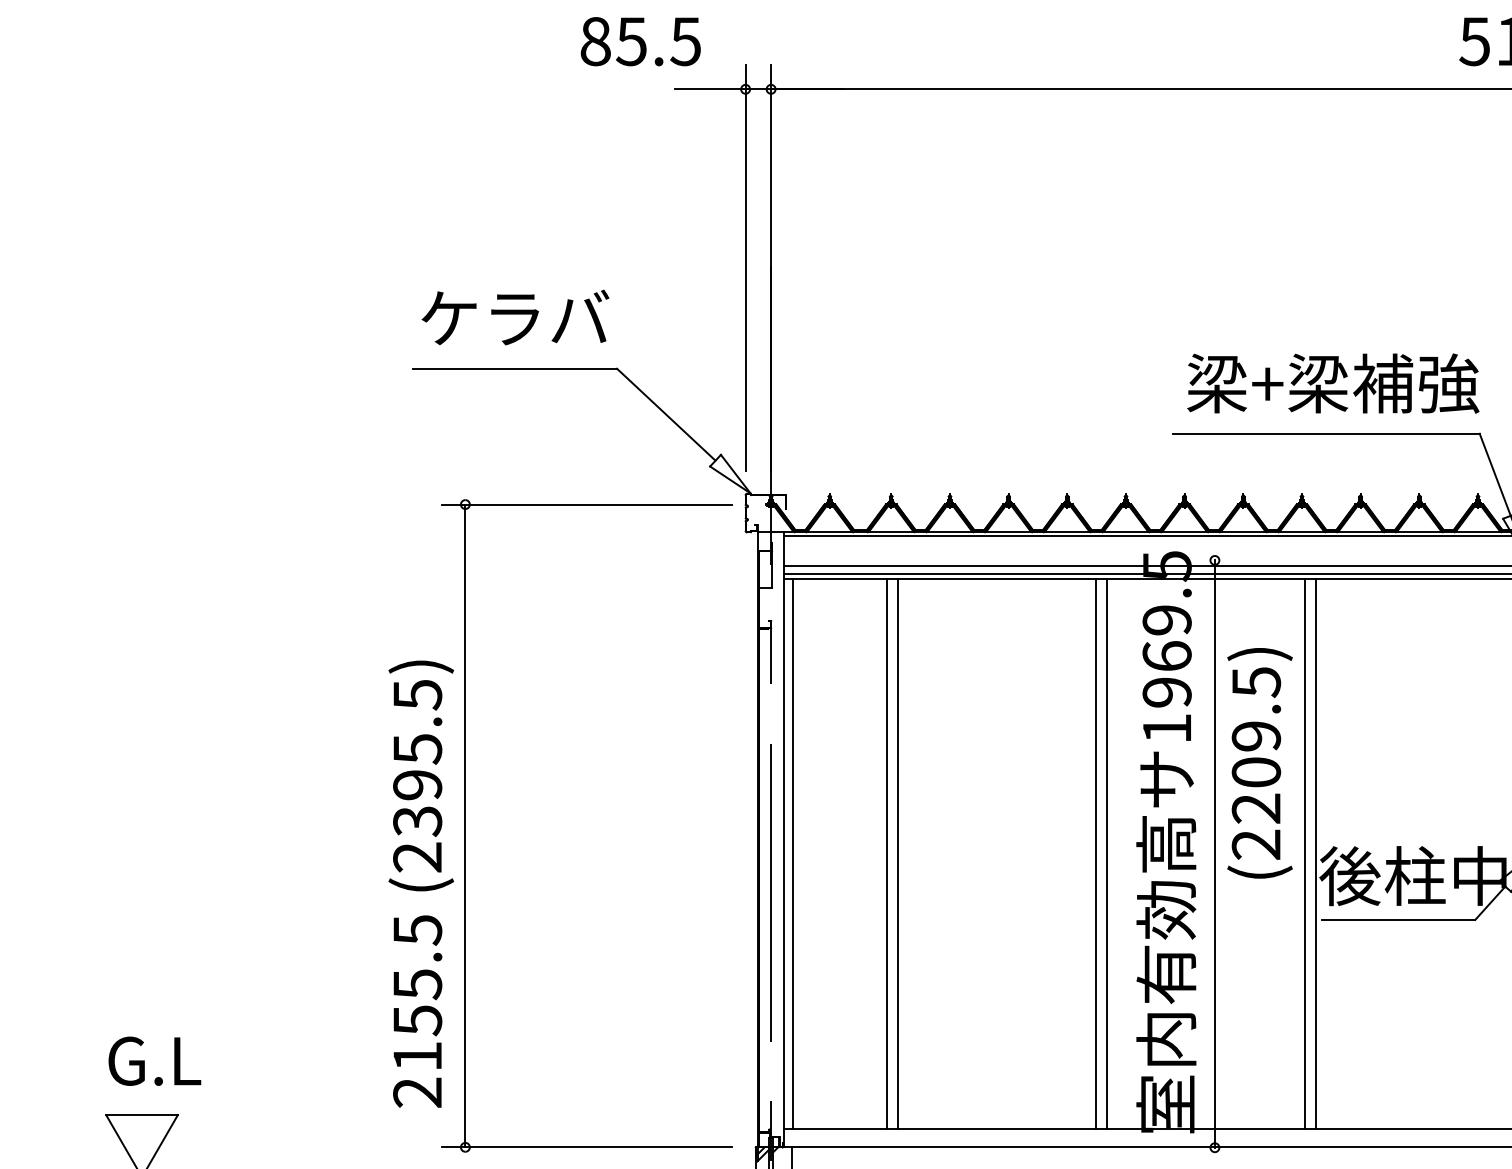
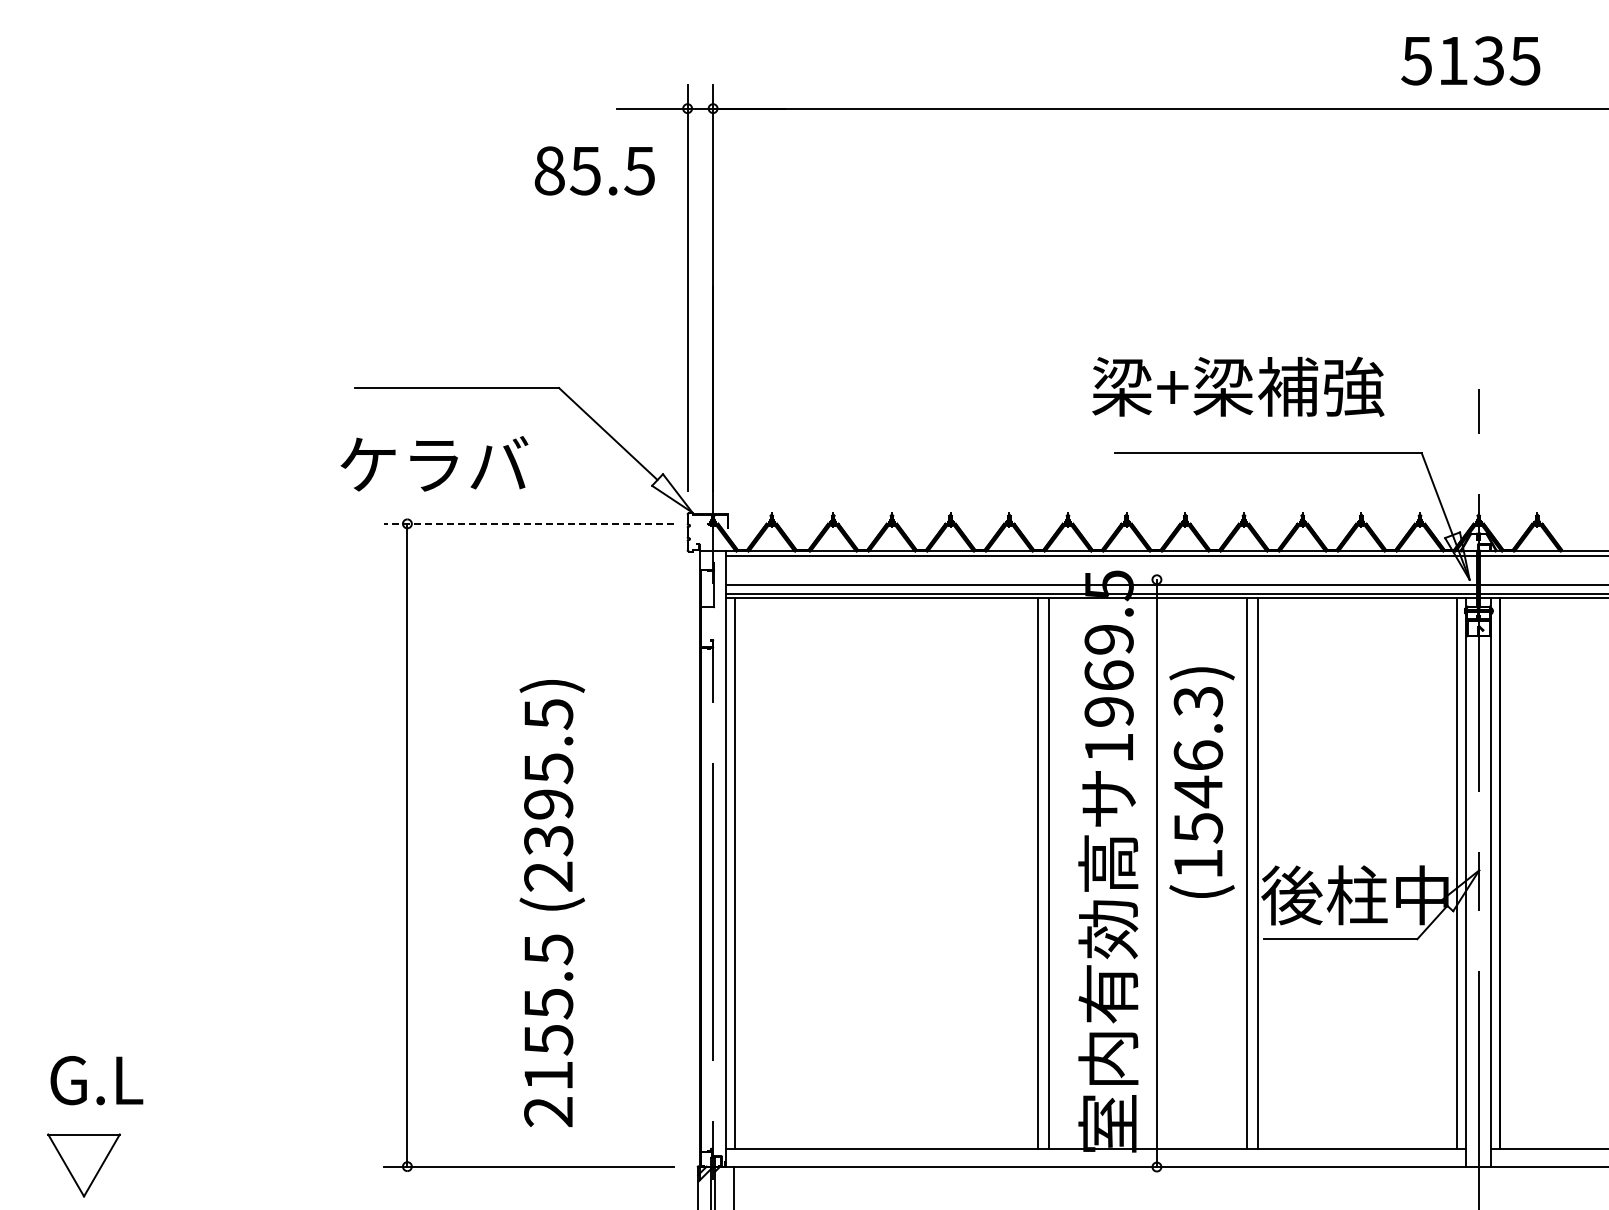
text: (640, 41) -> (594, 170), moved
text: (515, 317) -> (434, 463), moved
text: (1333, 383) -> (1238, 386), moved
line: (586, 504) -> (528, 523), solid -> dashed
text: (1256, 763) -> (1198, 782), (2209.5) -> (1546.3)
line: (887, 853) -> (829, 872), removed
line: (898, 853) -> (840, 872), removed
text: (421, 884) -> (552, 903), moved

